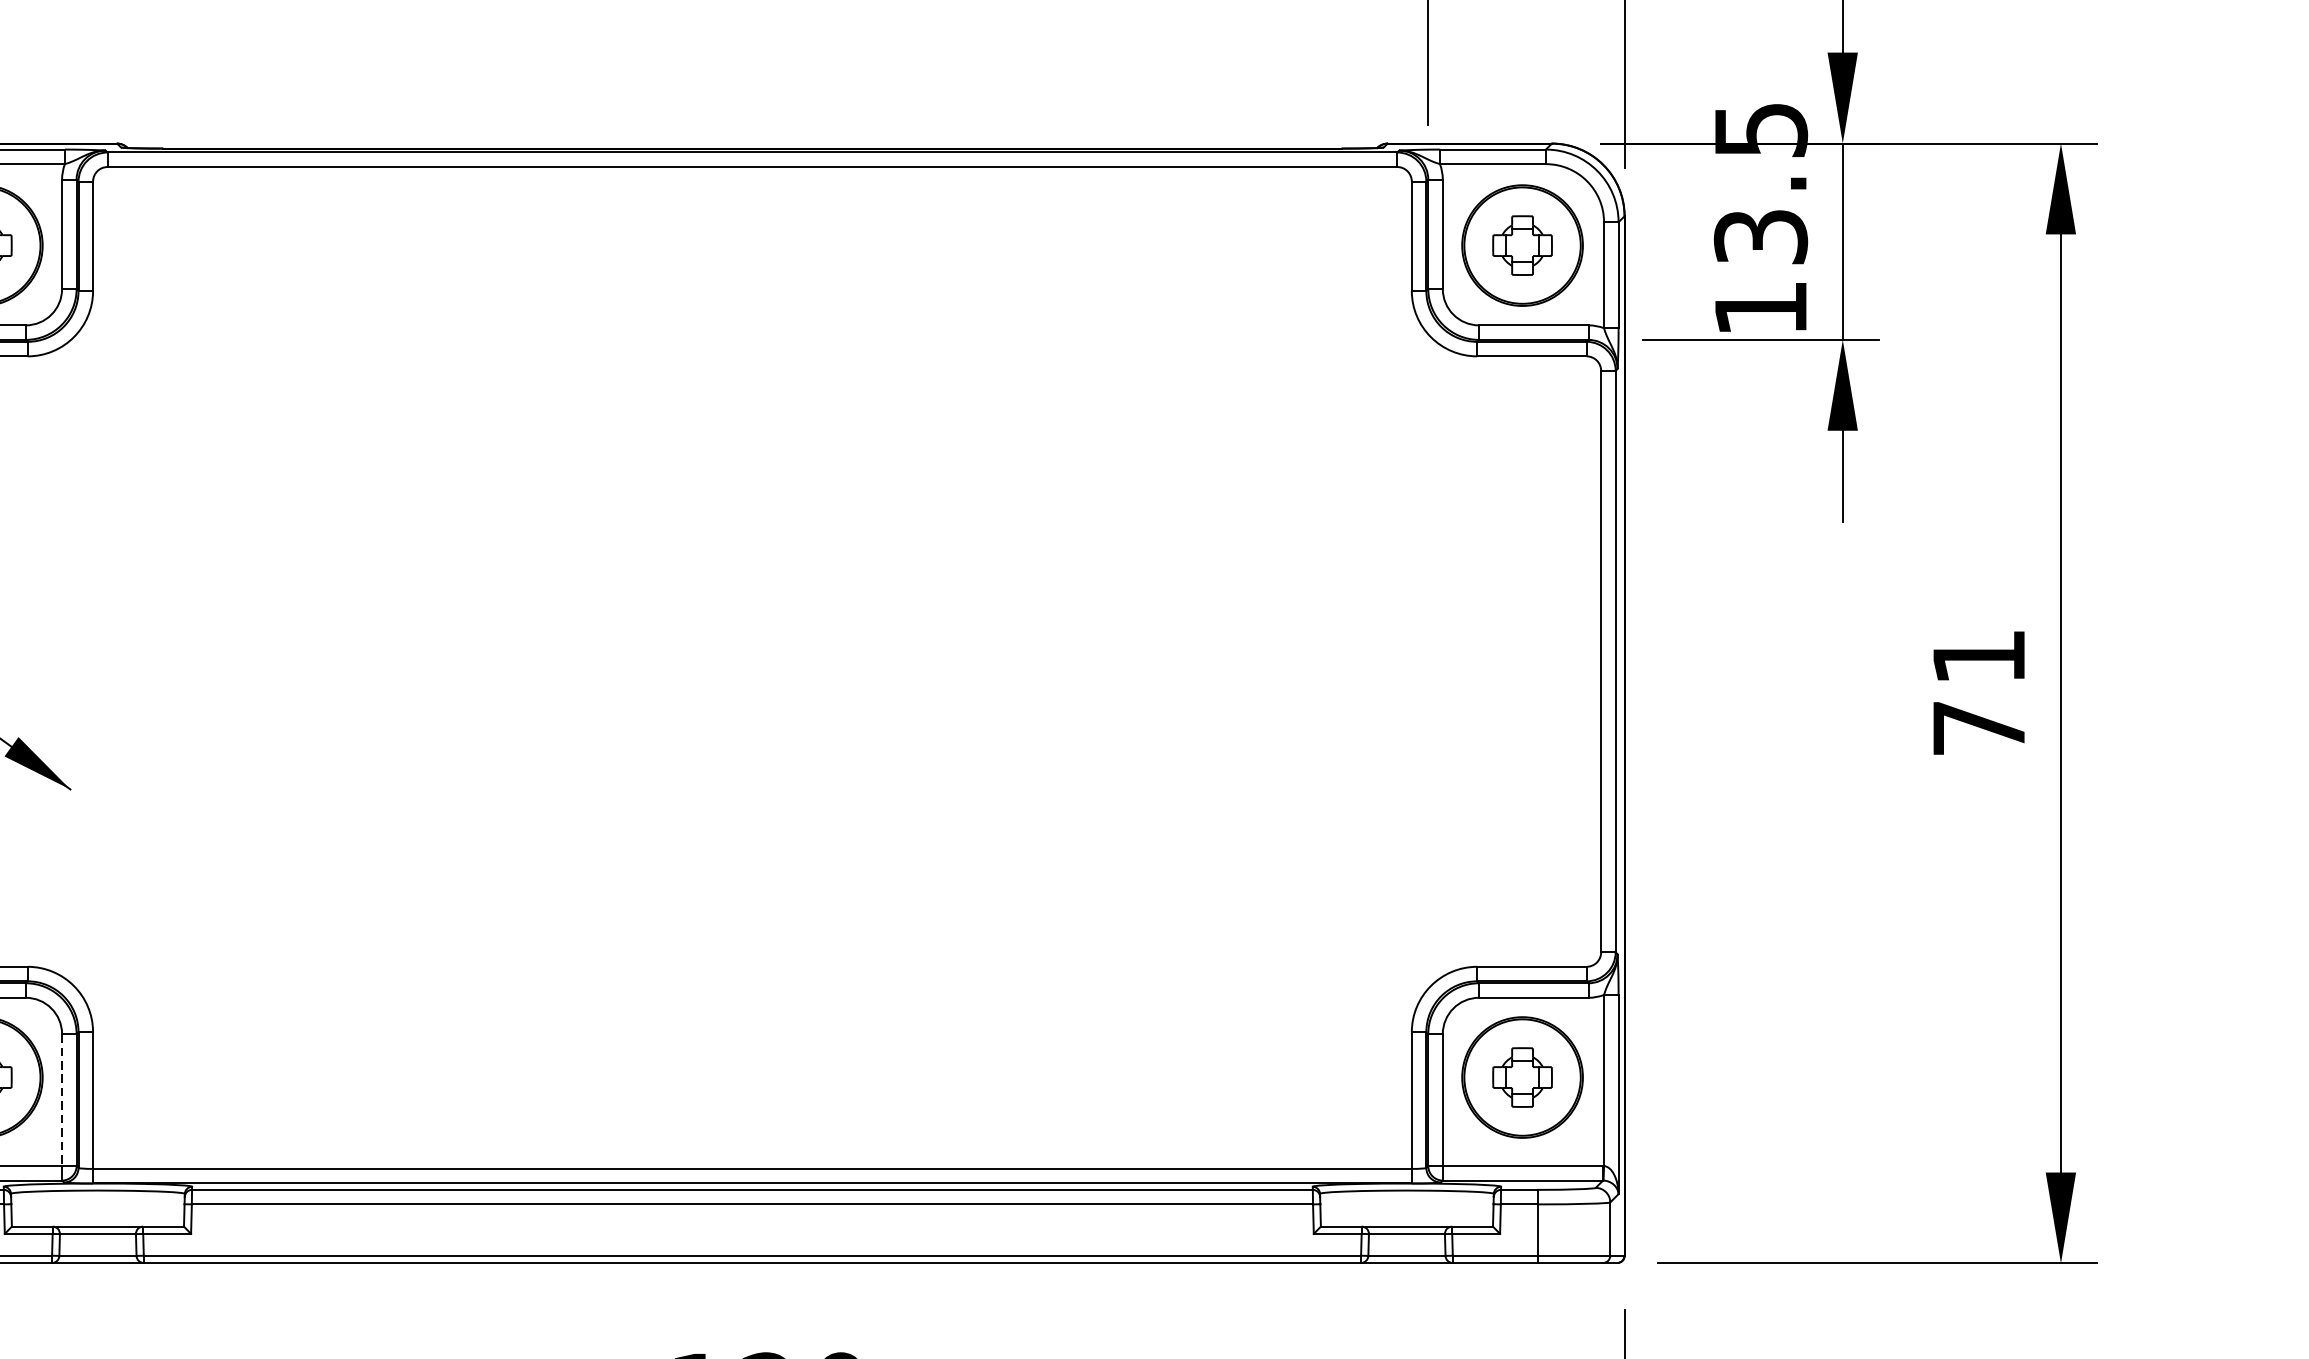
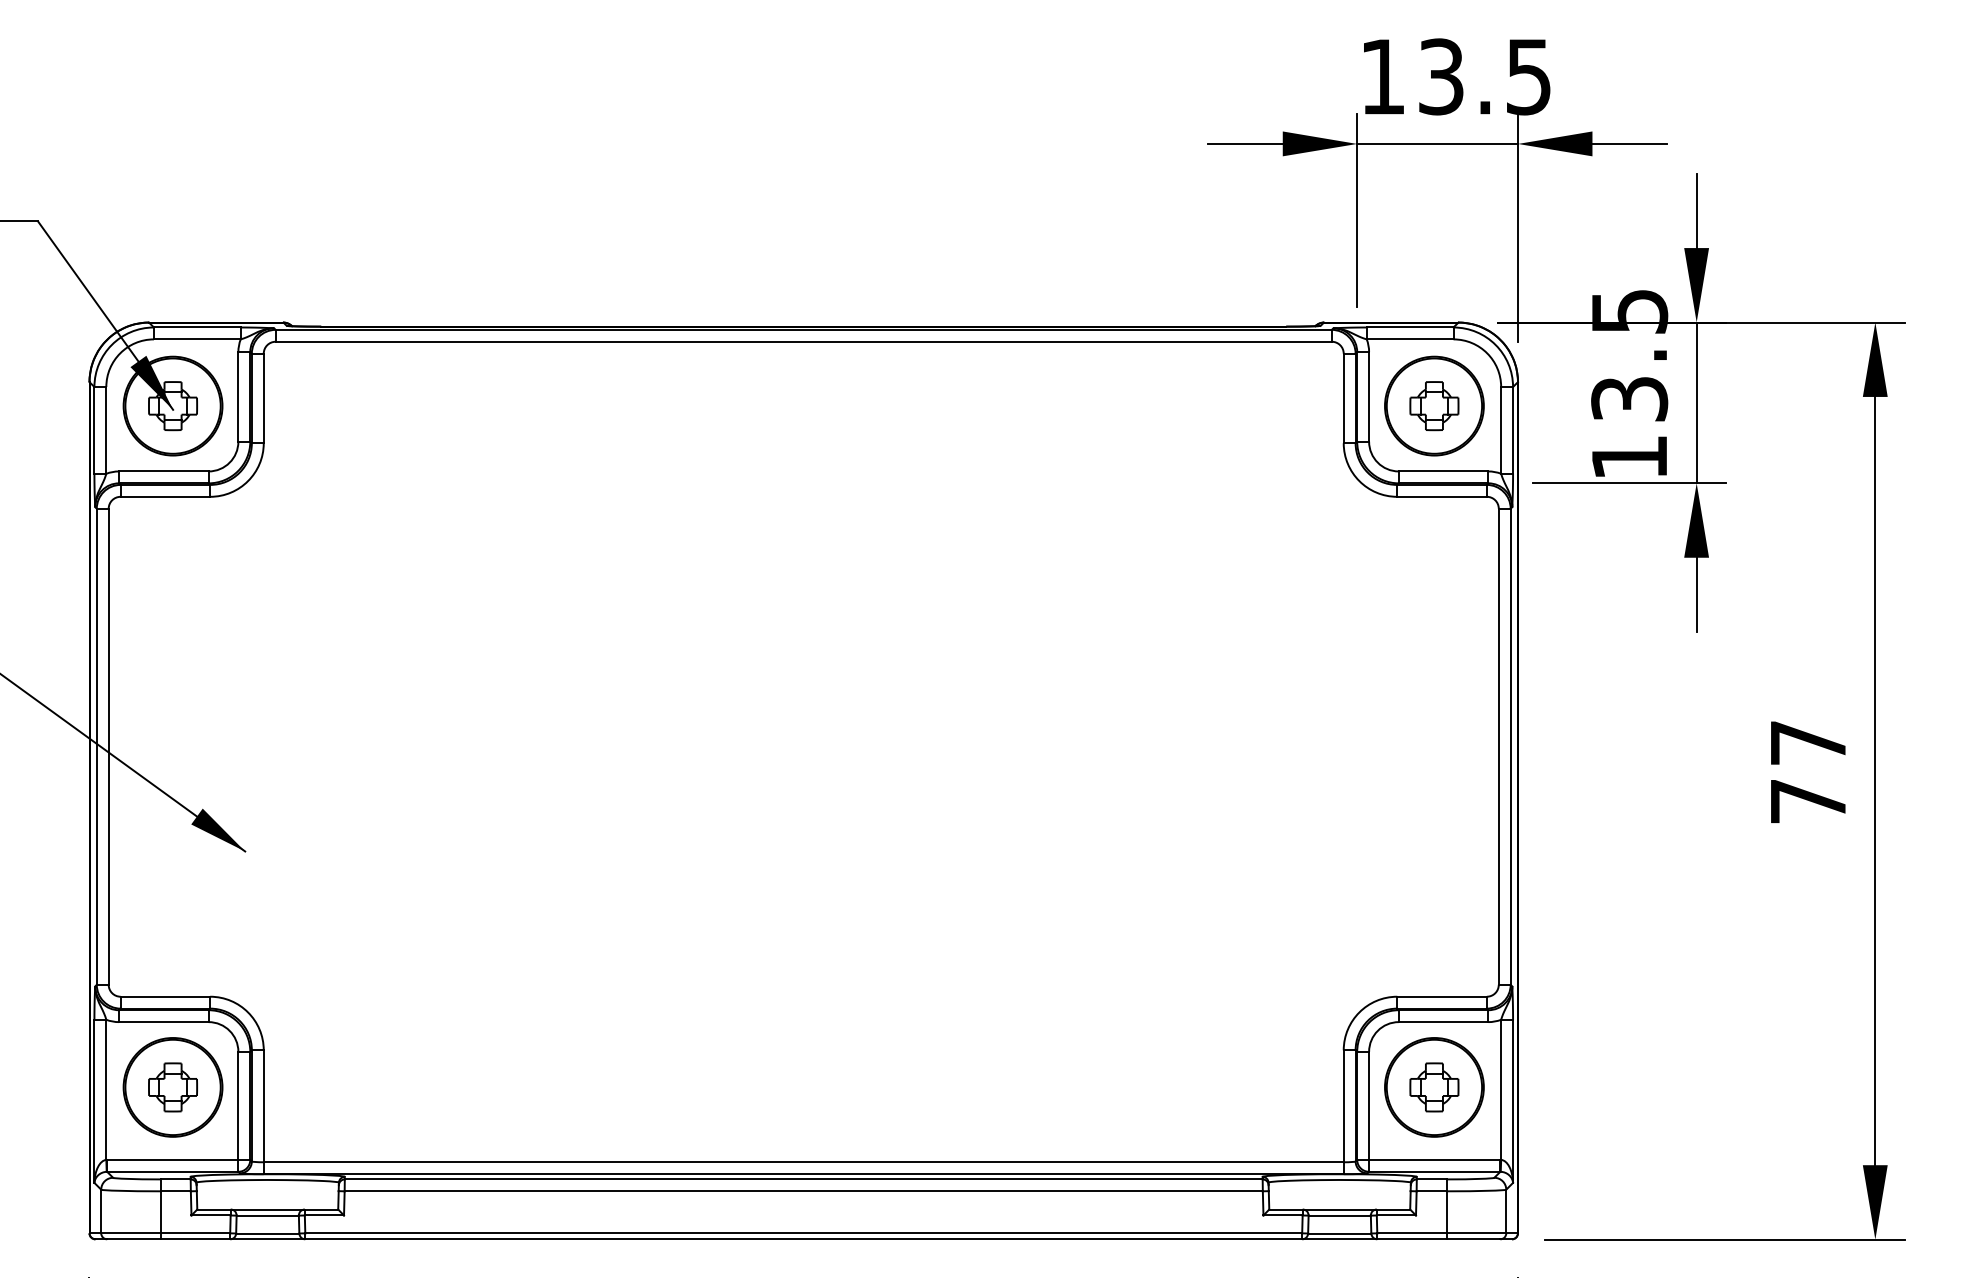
text: (1979, 656) -> (1808, 742), 71 -> 77
line: (62, 1100) -> (238, 1106), dashed -> solid

